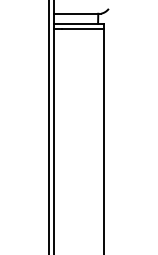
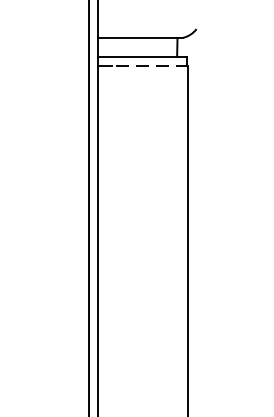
line: (82, 29) -> (149, 66), solid -> dashed

